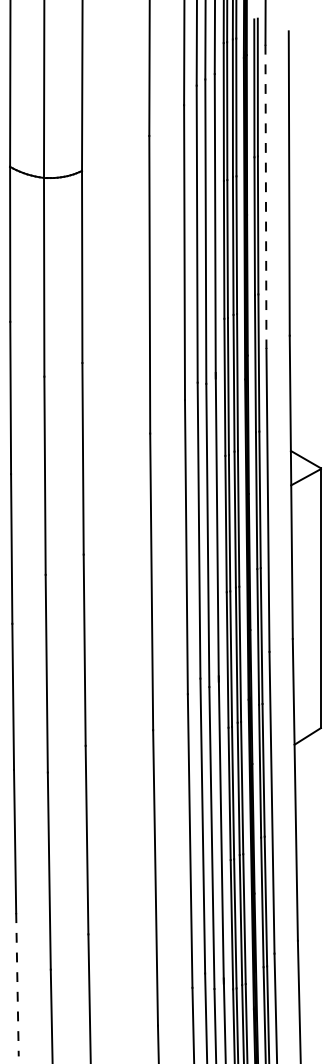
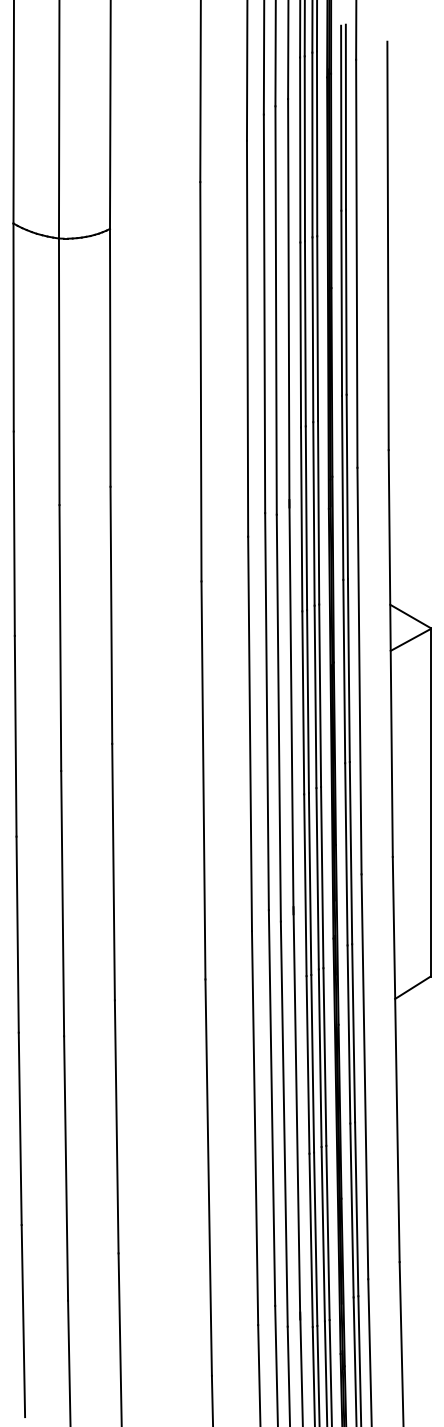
line: (265, 197) -> (356, 264), dashed -> solid
line: (17, 985) -> (23, 1321), dashed -> solid

